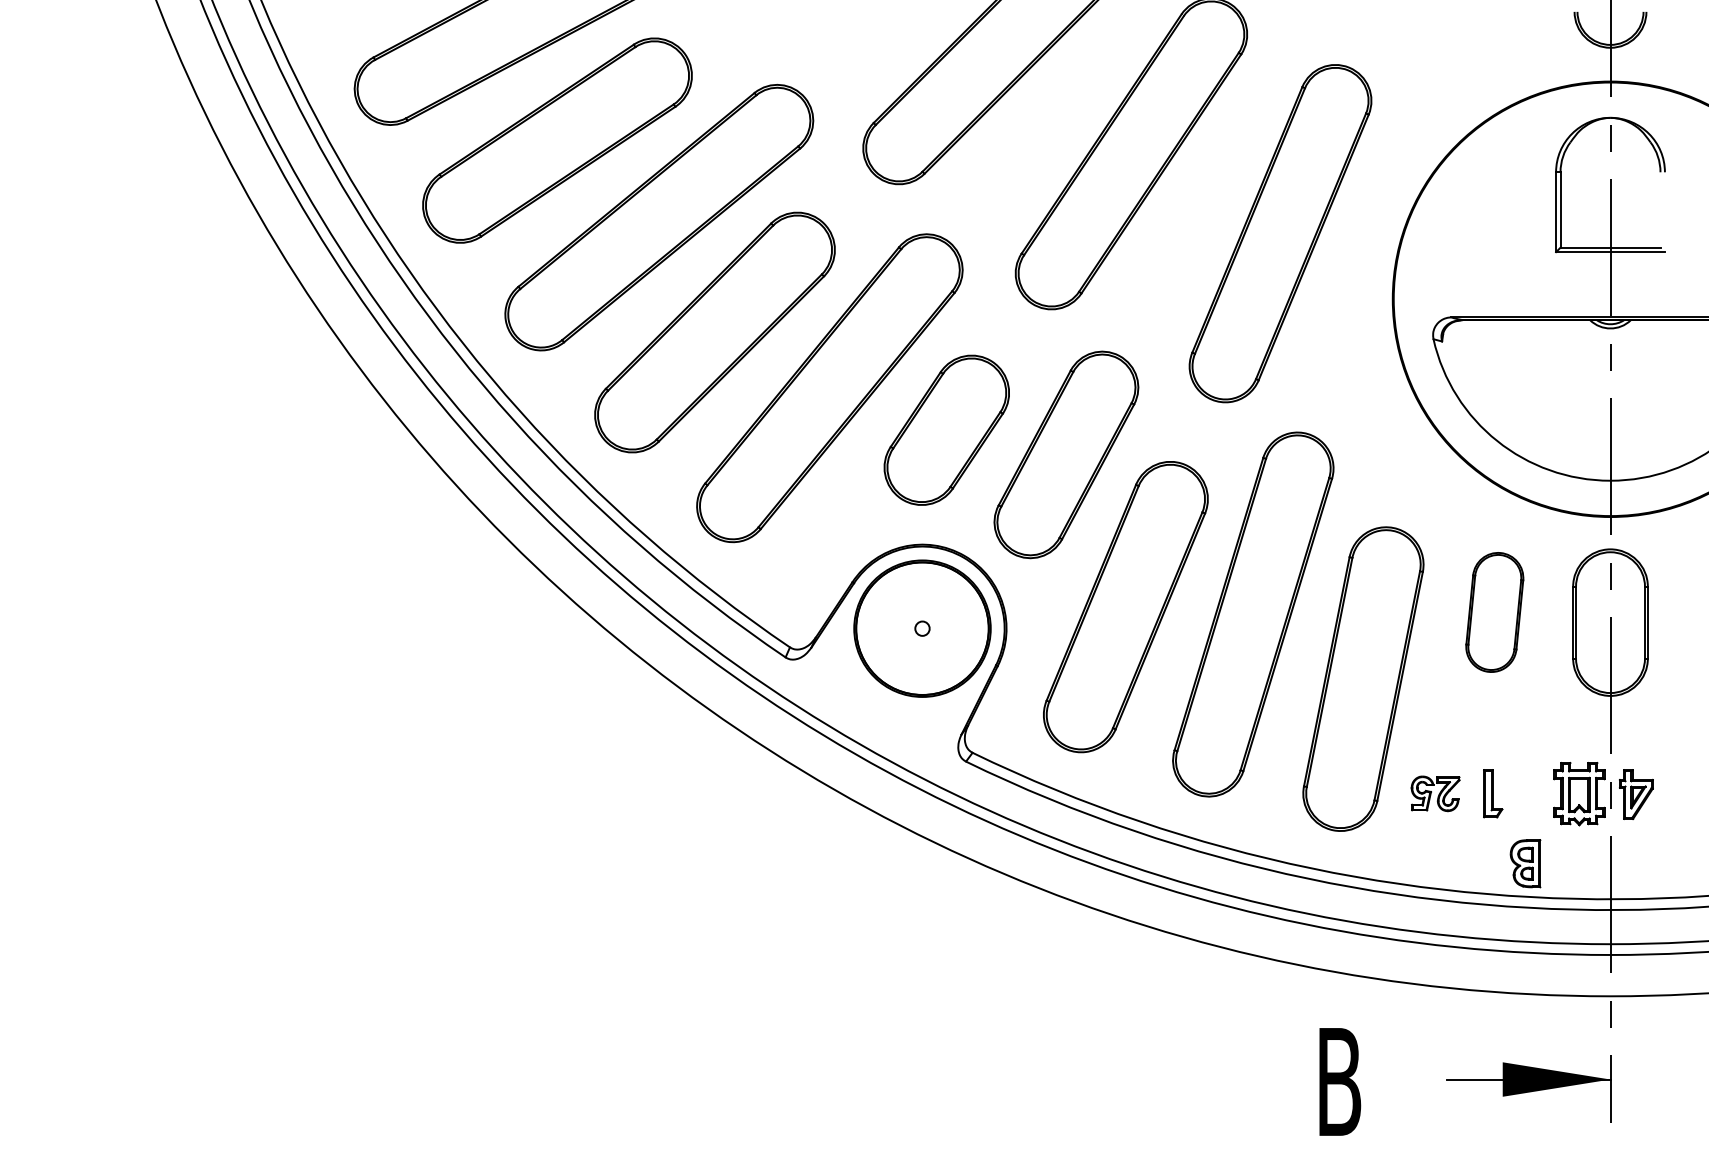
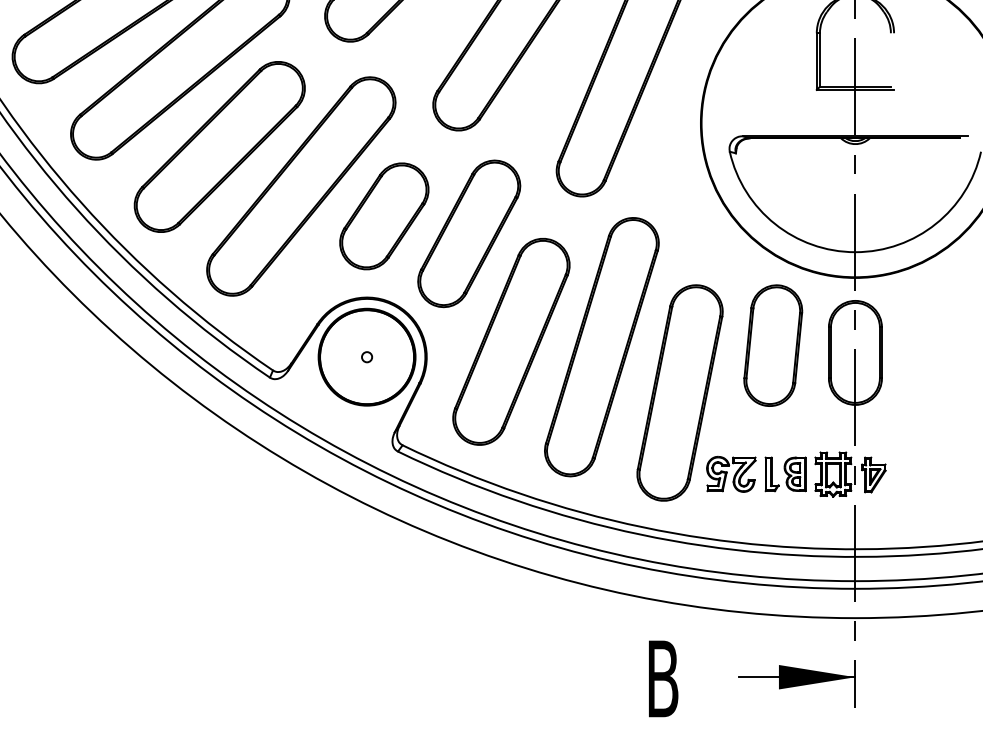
part: (1494, 612) -> (773, 345), size x1.43
part: (1435, 793) -> (731, 474), size x1.43
part: (1525, 863) -> (795, 474), moved

